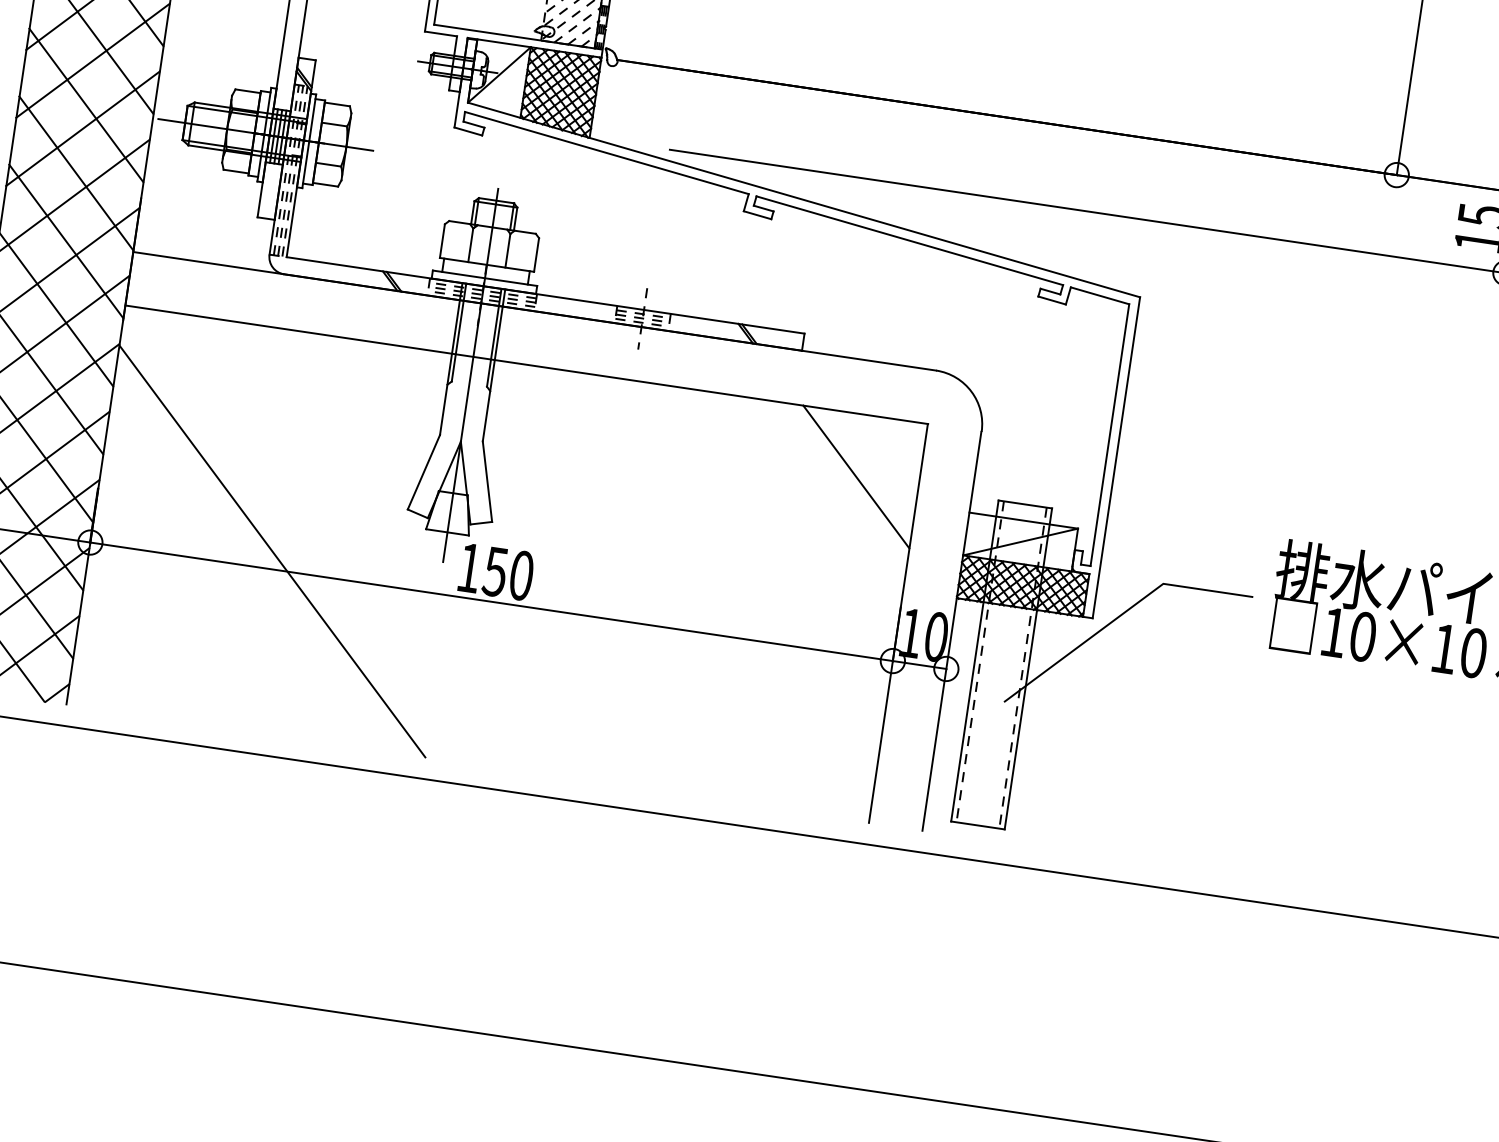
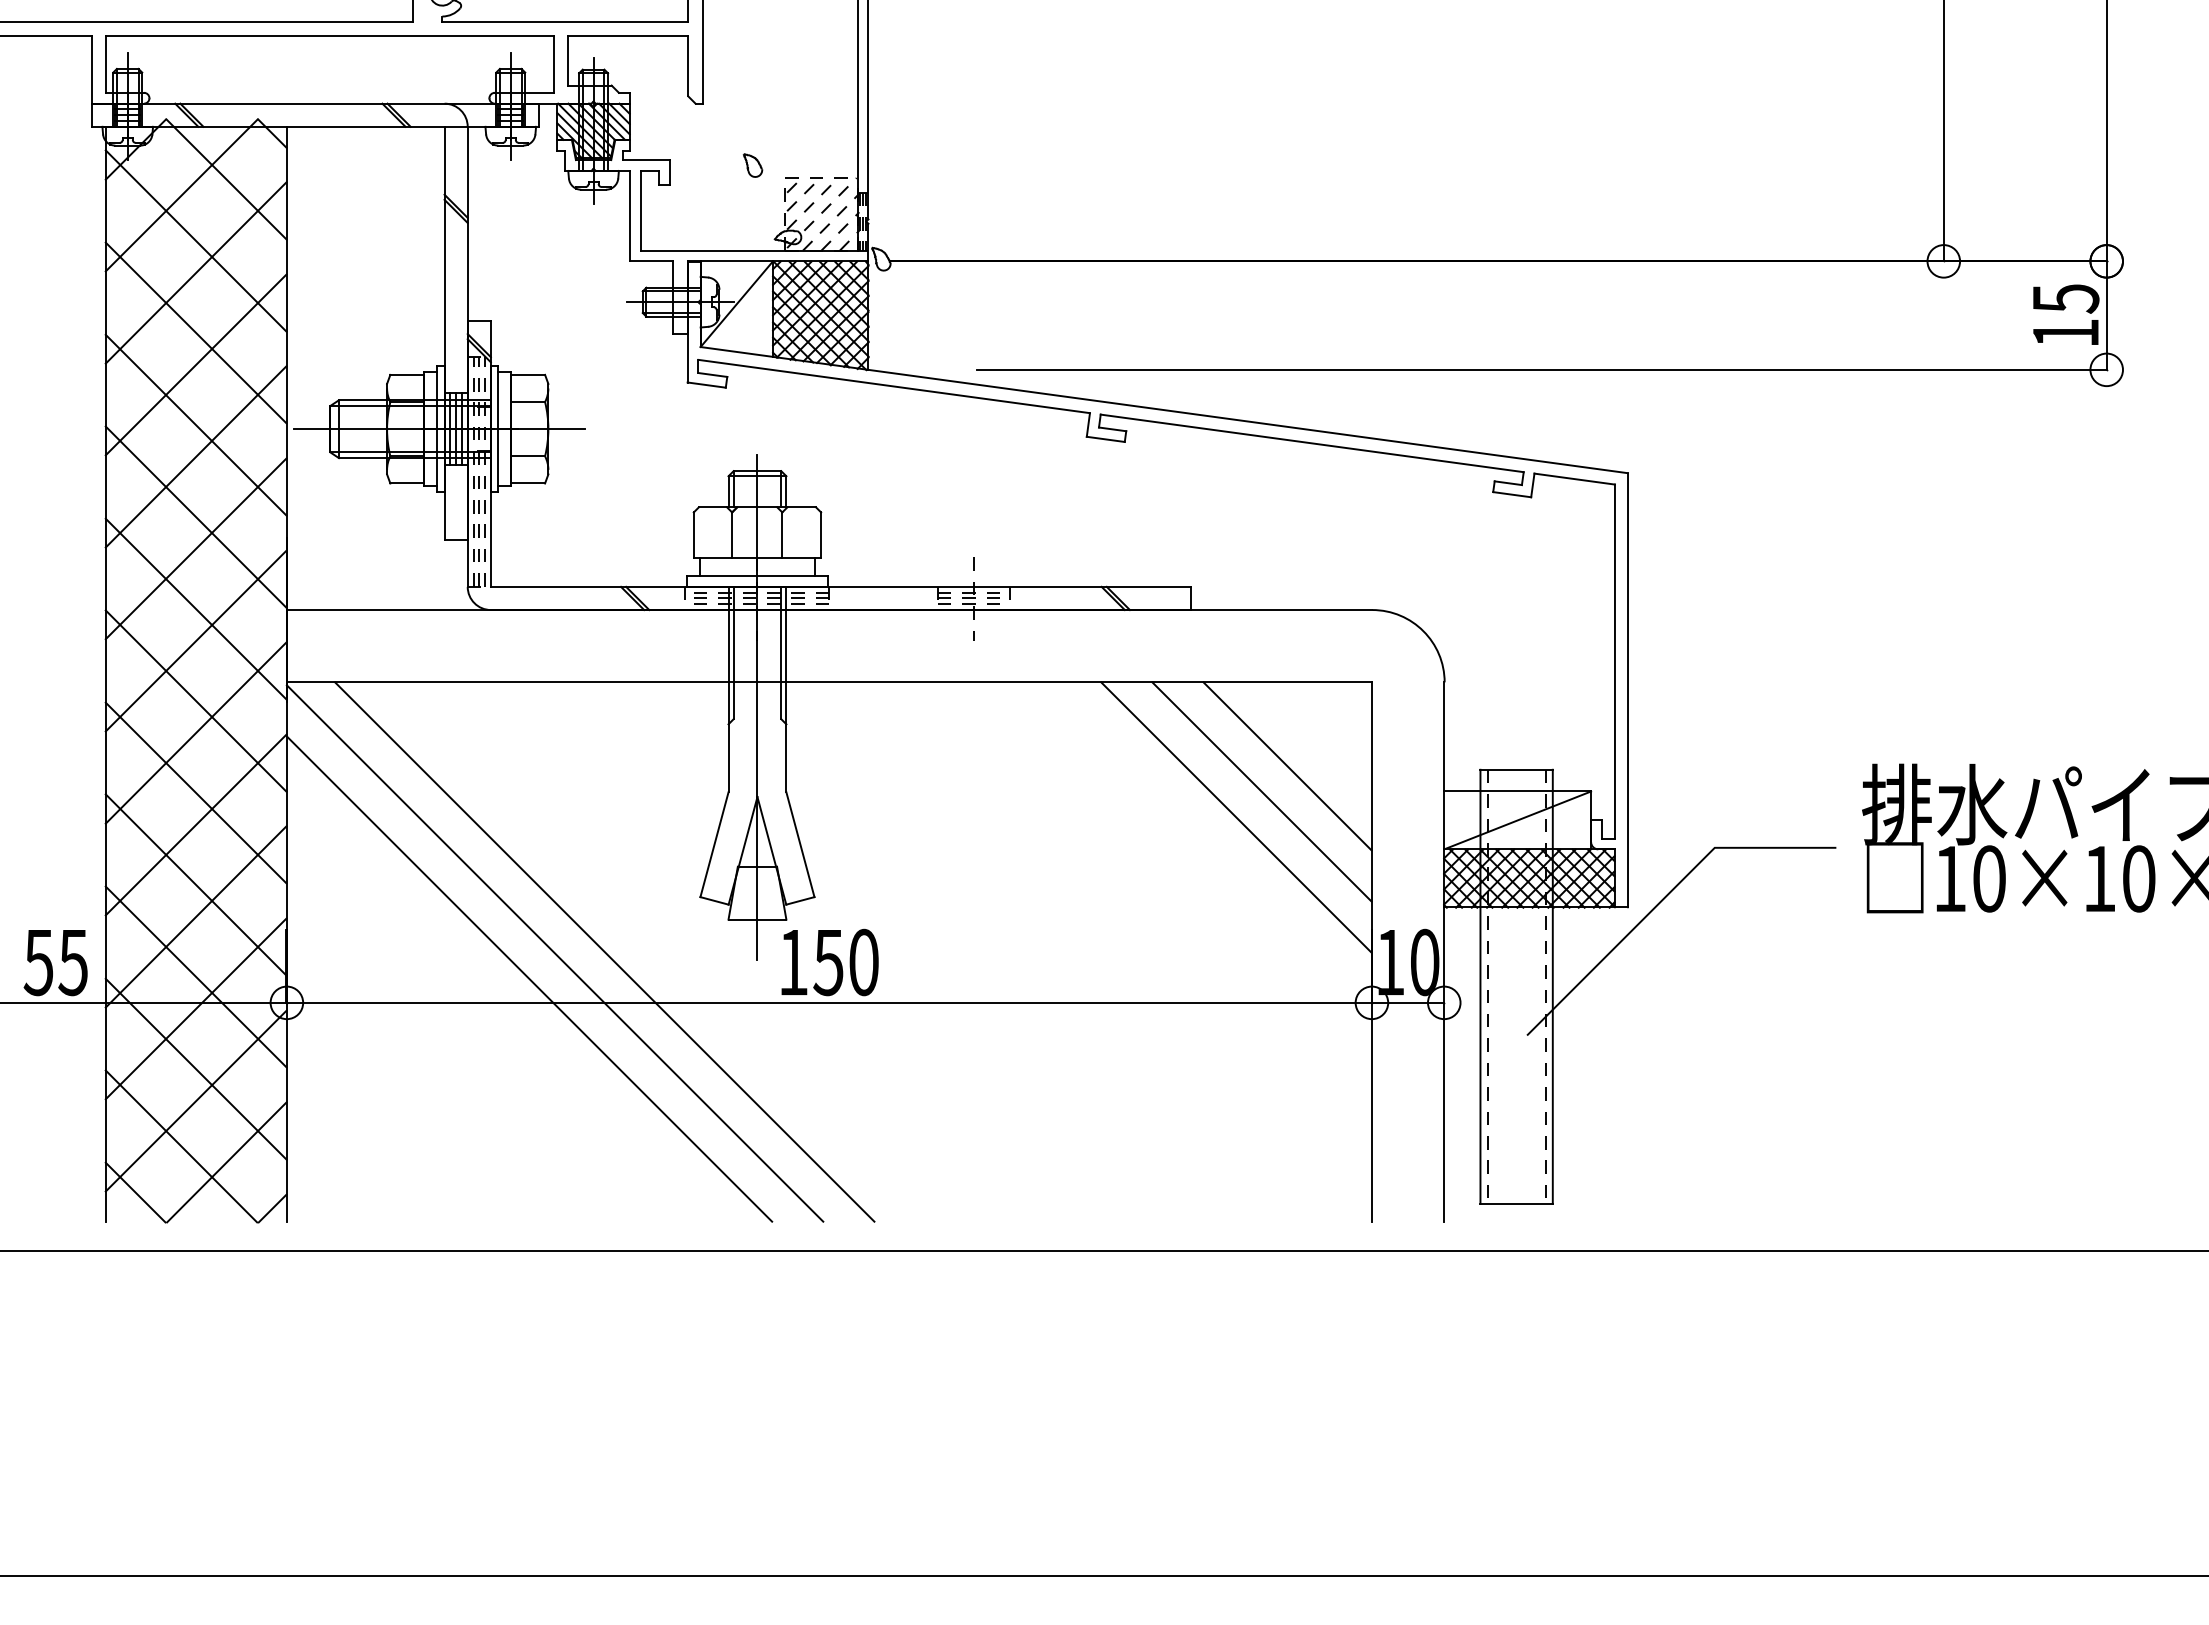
line: (834, 492) -> (1261, 791), added
line: (812, 509) -> (1236, 817), added
line: (293, 535) -> (554, 953), added
line: (330, 539) -> (604, 951), added

